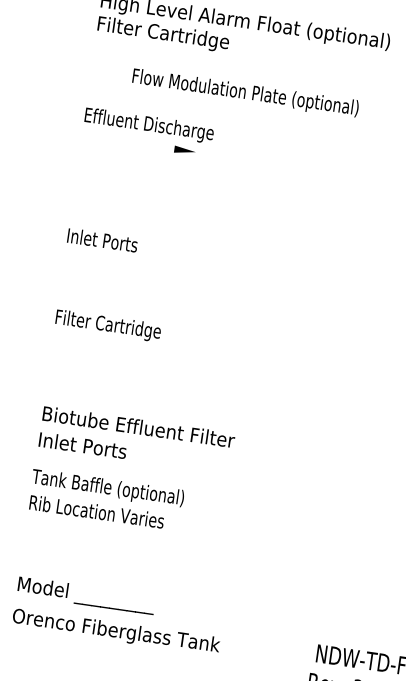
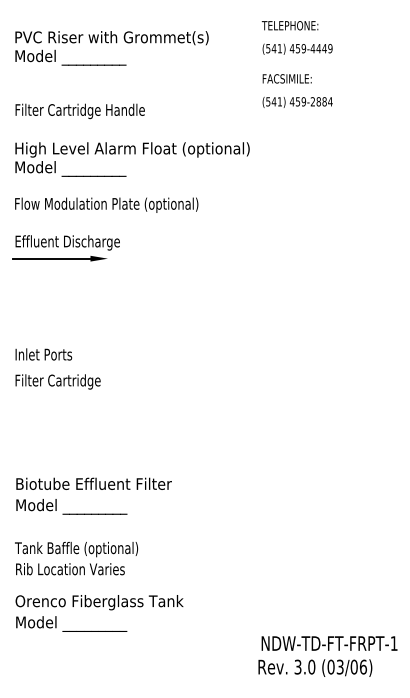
text: (167, 34) -> (71, 168), Filter Cartridge -> Model _________
text: (245, 92) -> (106, 204), moved
line: (126, 141) -> (51, 258), added
text: (102, 240) -> (43, 354), moved
text: (107, 325) -> (57, 381), moved
text: (108, 451) -> (72, 506), Inlet Ports -> Model _________
text: (106, 499) -> (76, 558), moved
text: (116, 631) -> (99, 602), moved

